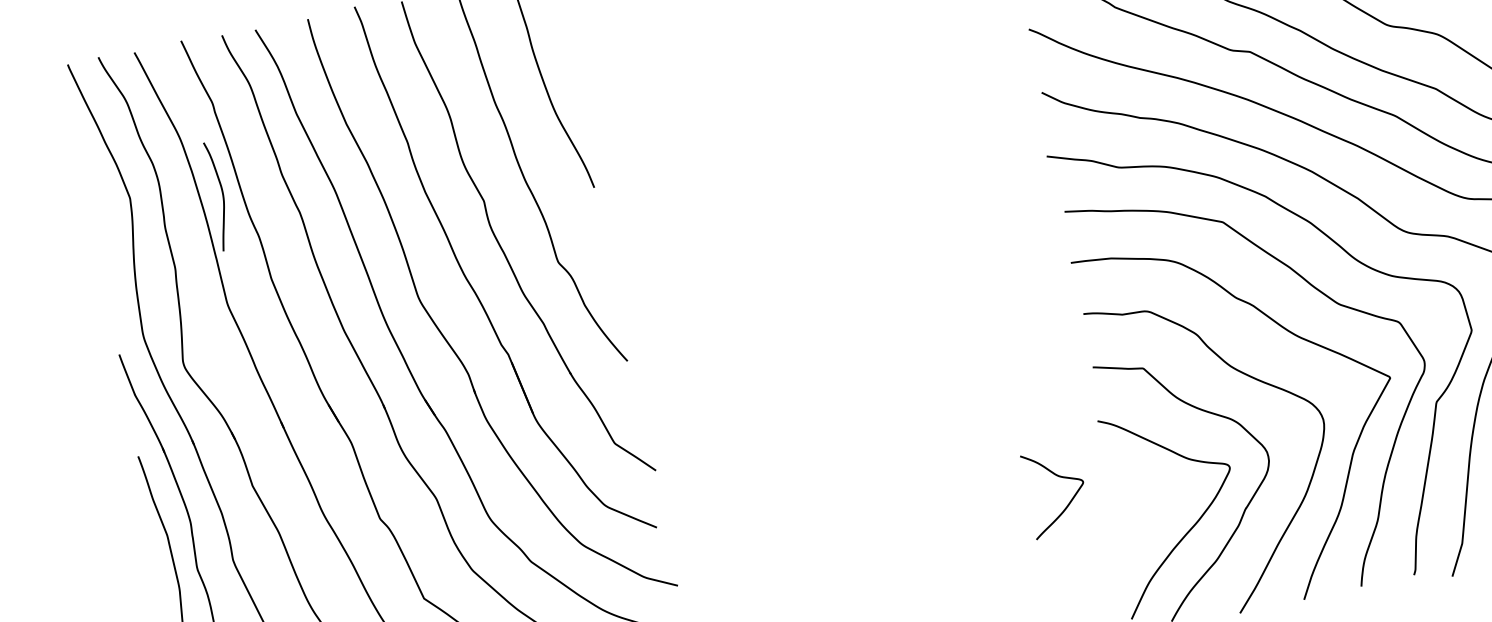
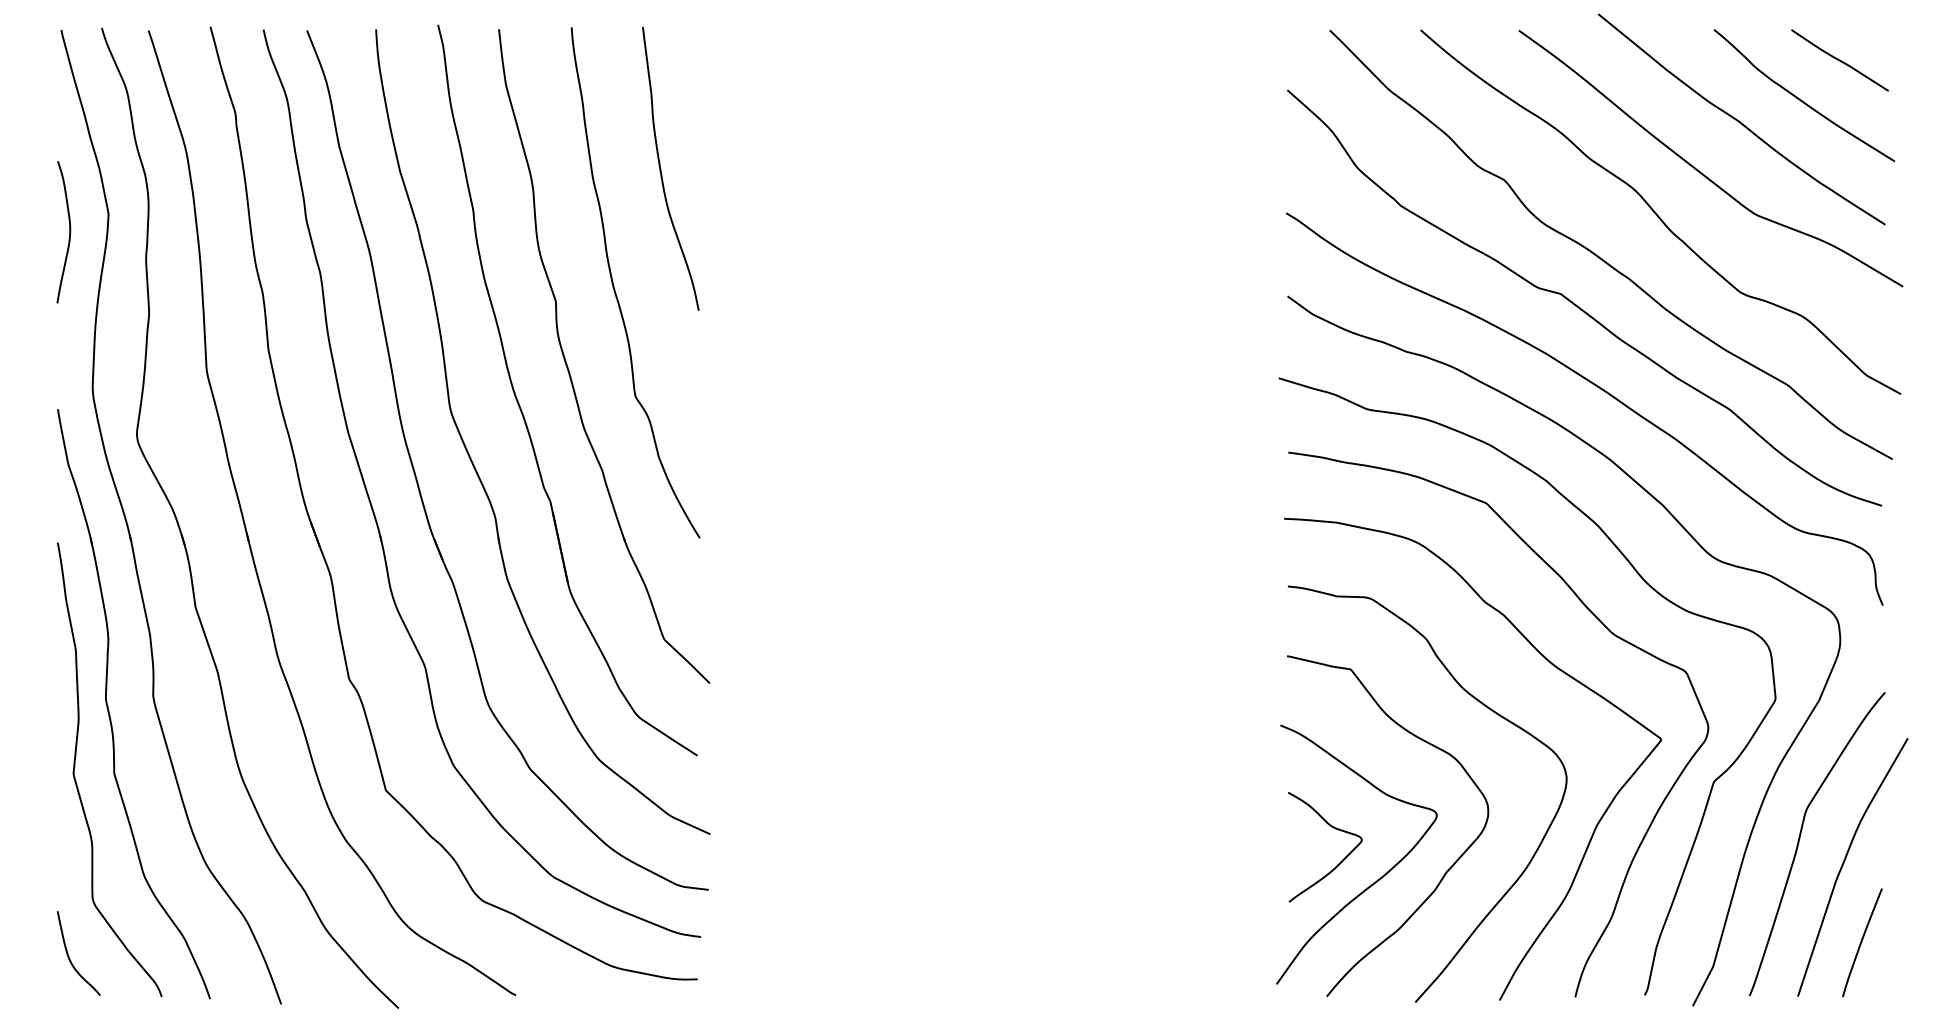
curve: (222, 195) -> (69, 232), moved
curve: (1069, 501) -> (1340, 861), moved

